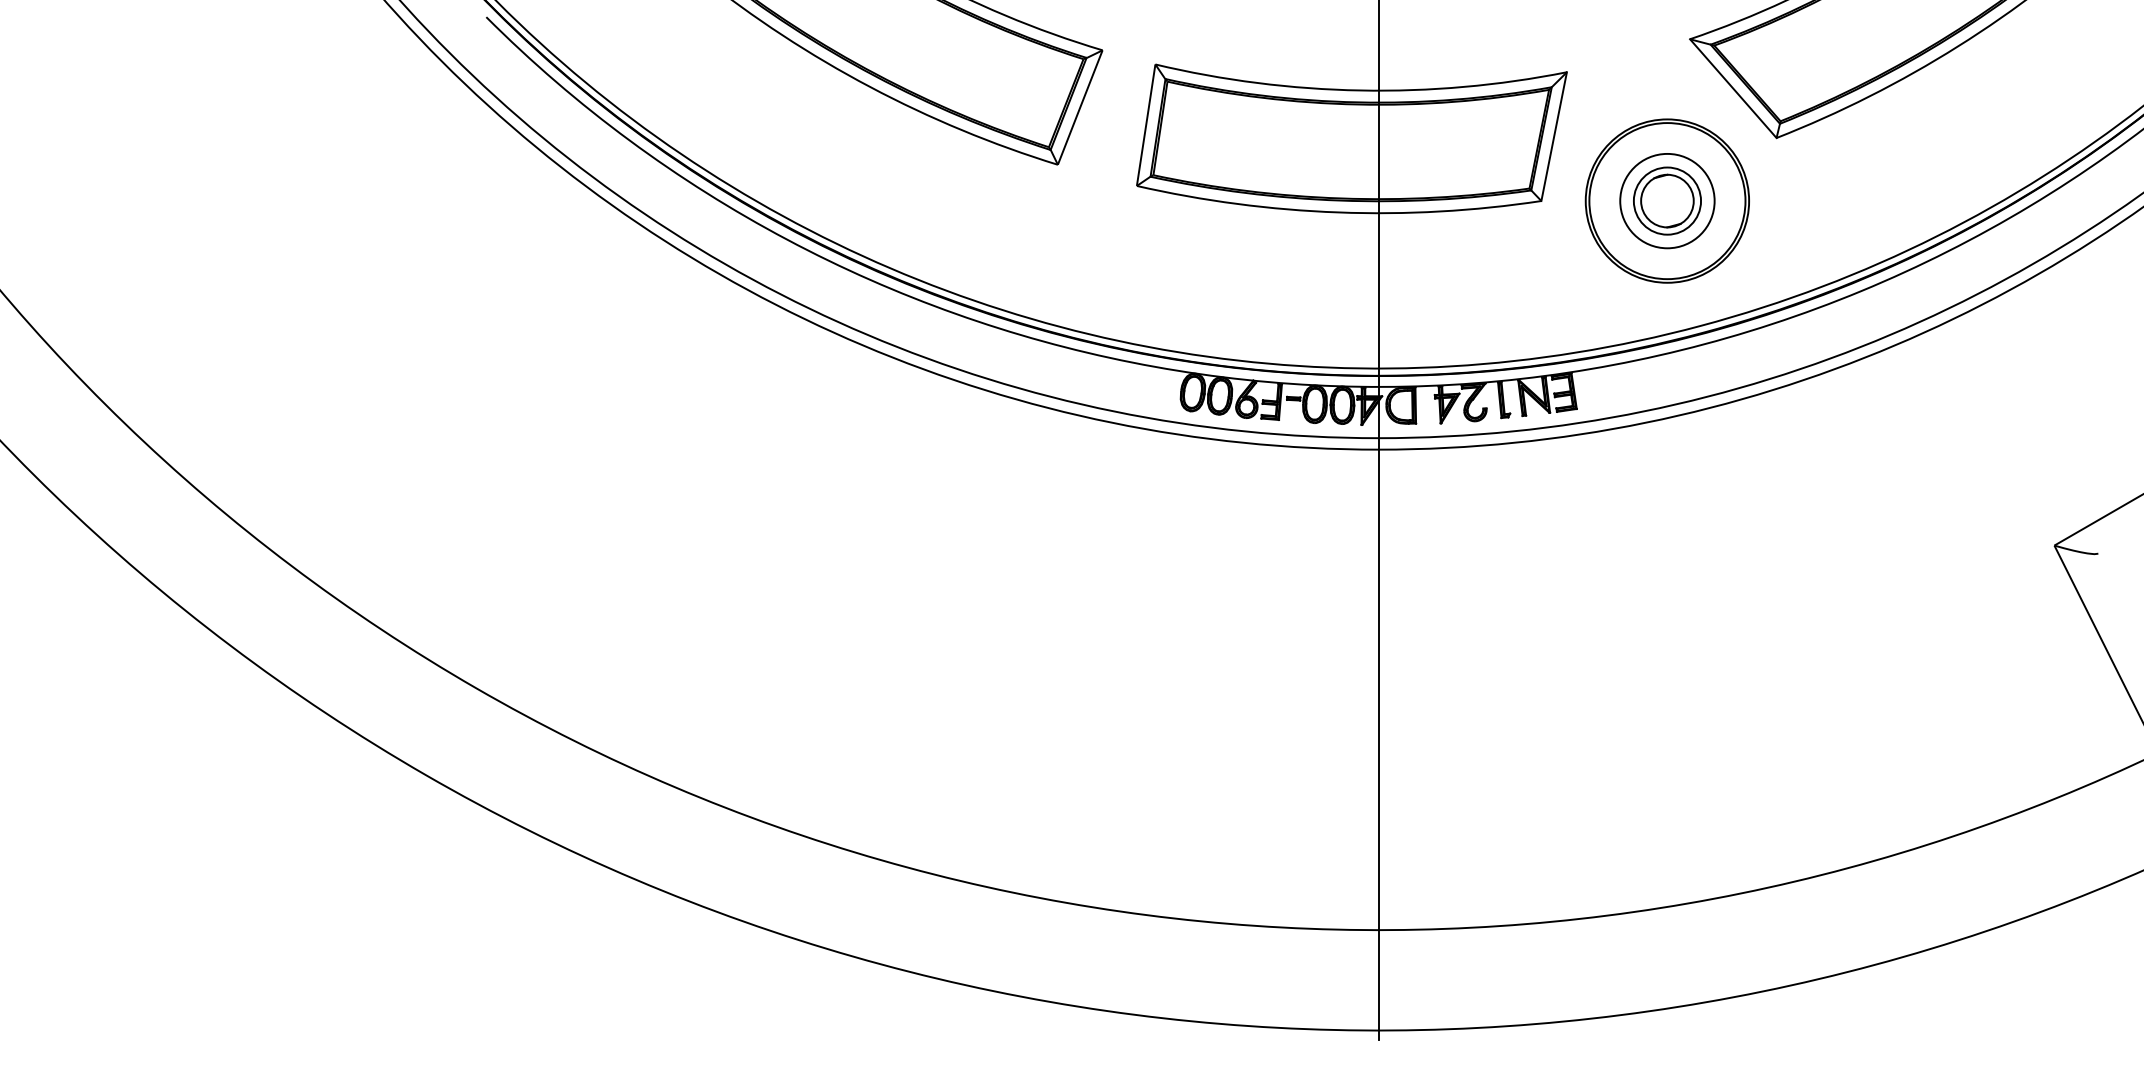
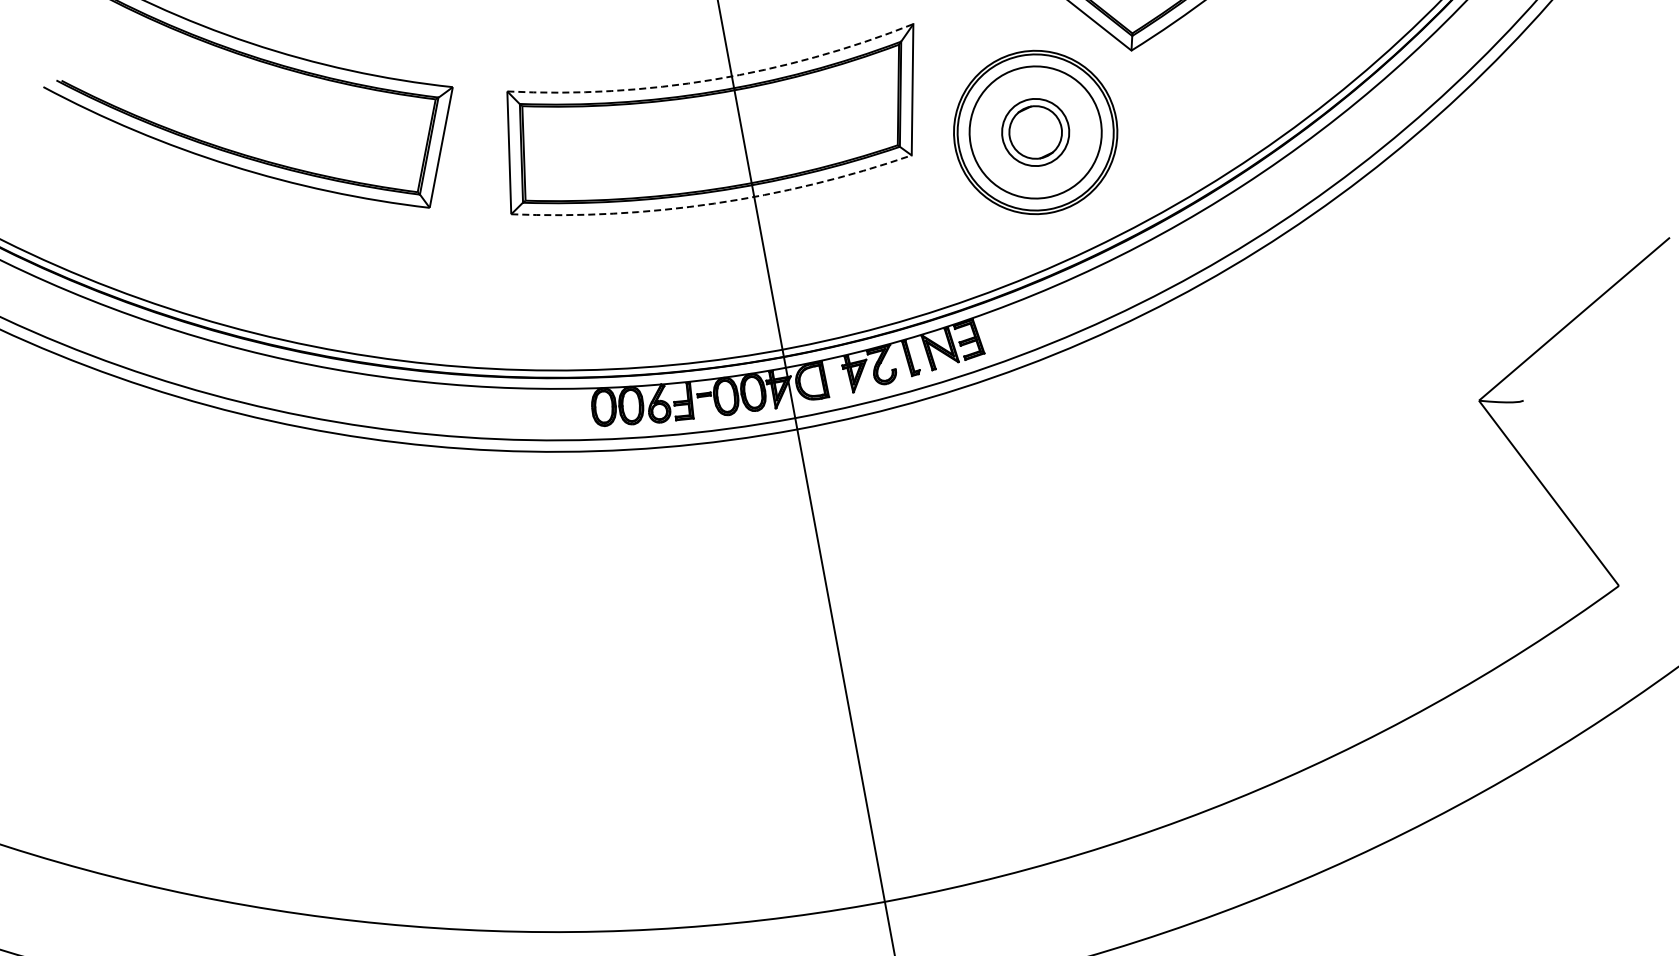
arc: (1360, 90) -> (713, 79), solid -> dashed
circle: (1667, 200) -> (1035, 131), size x1.4
arc: (1338, 212) -> (714, 203), solid -> dashed

